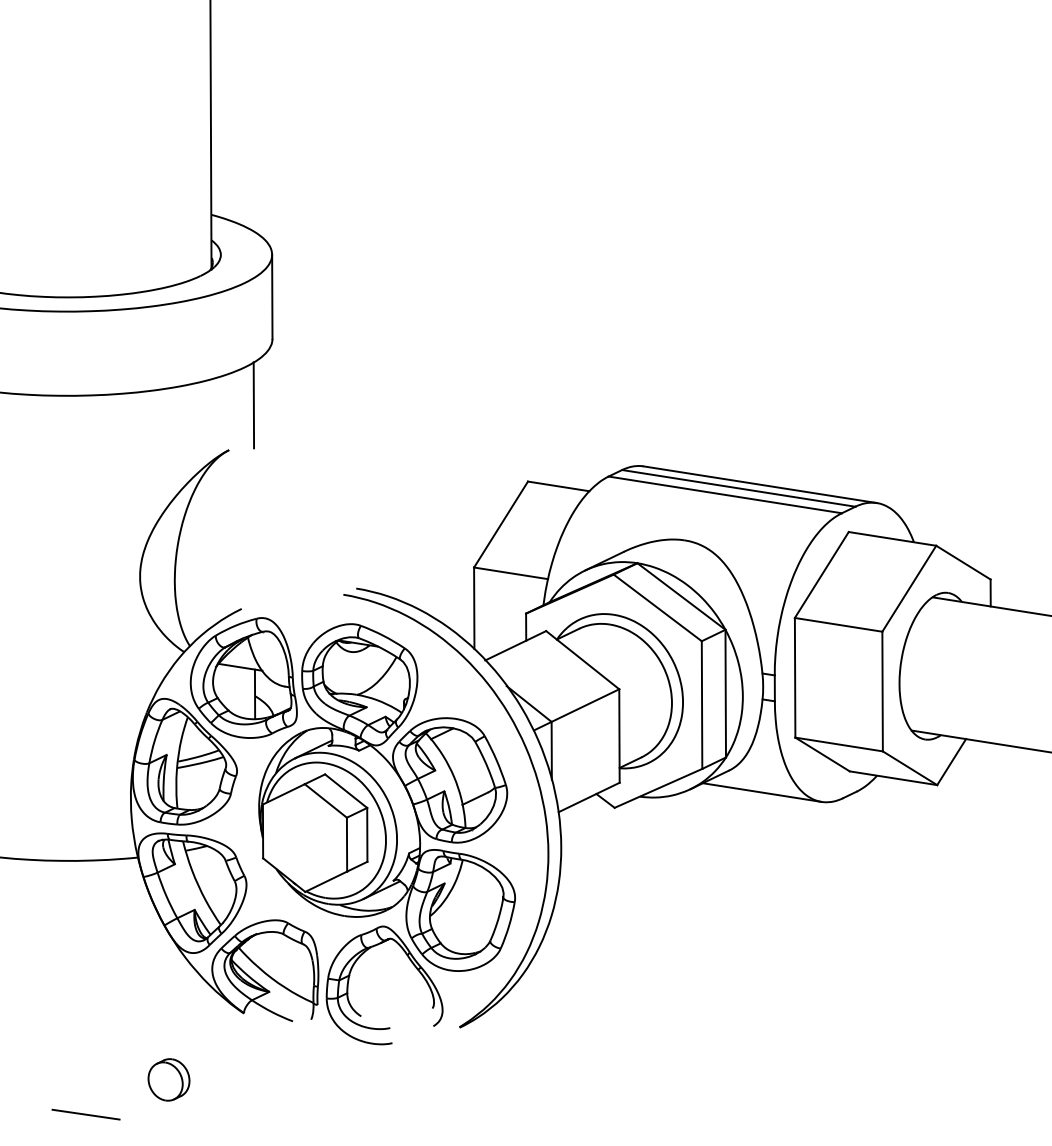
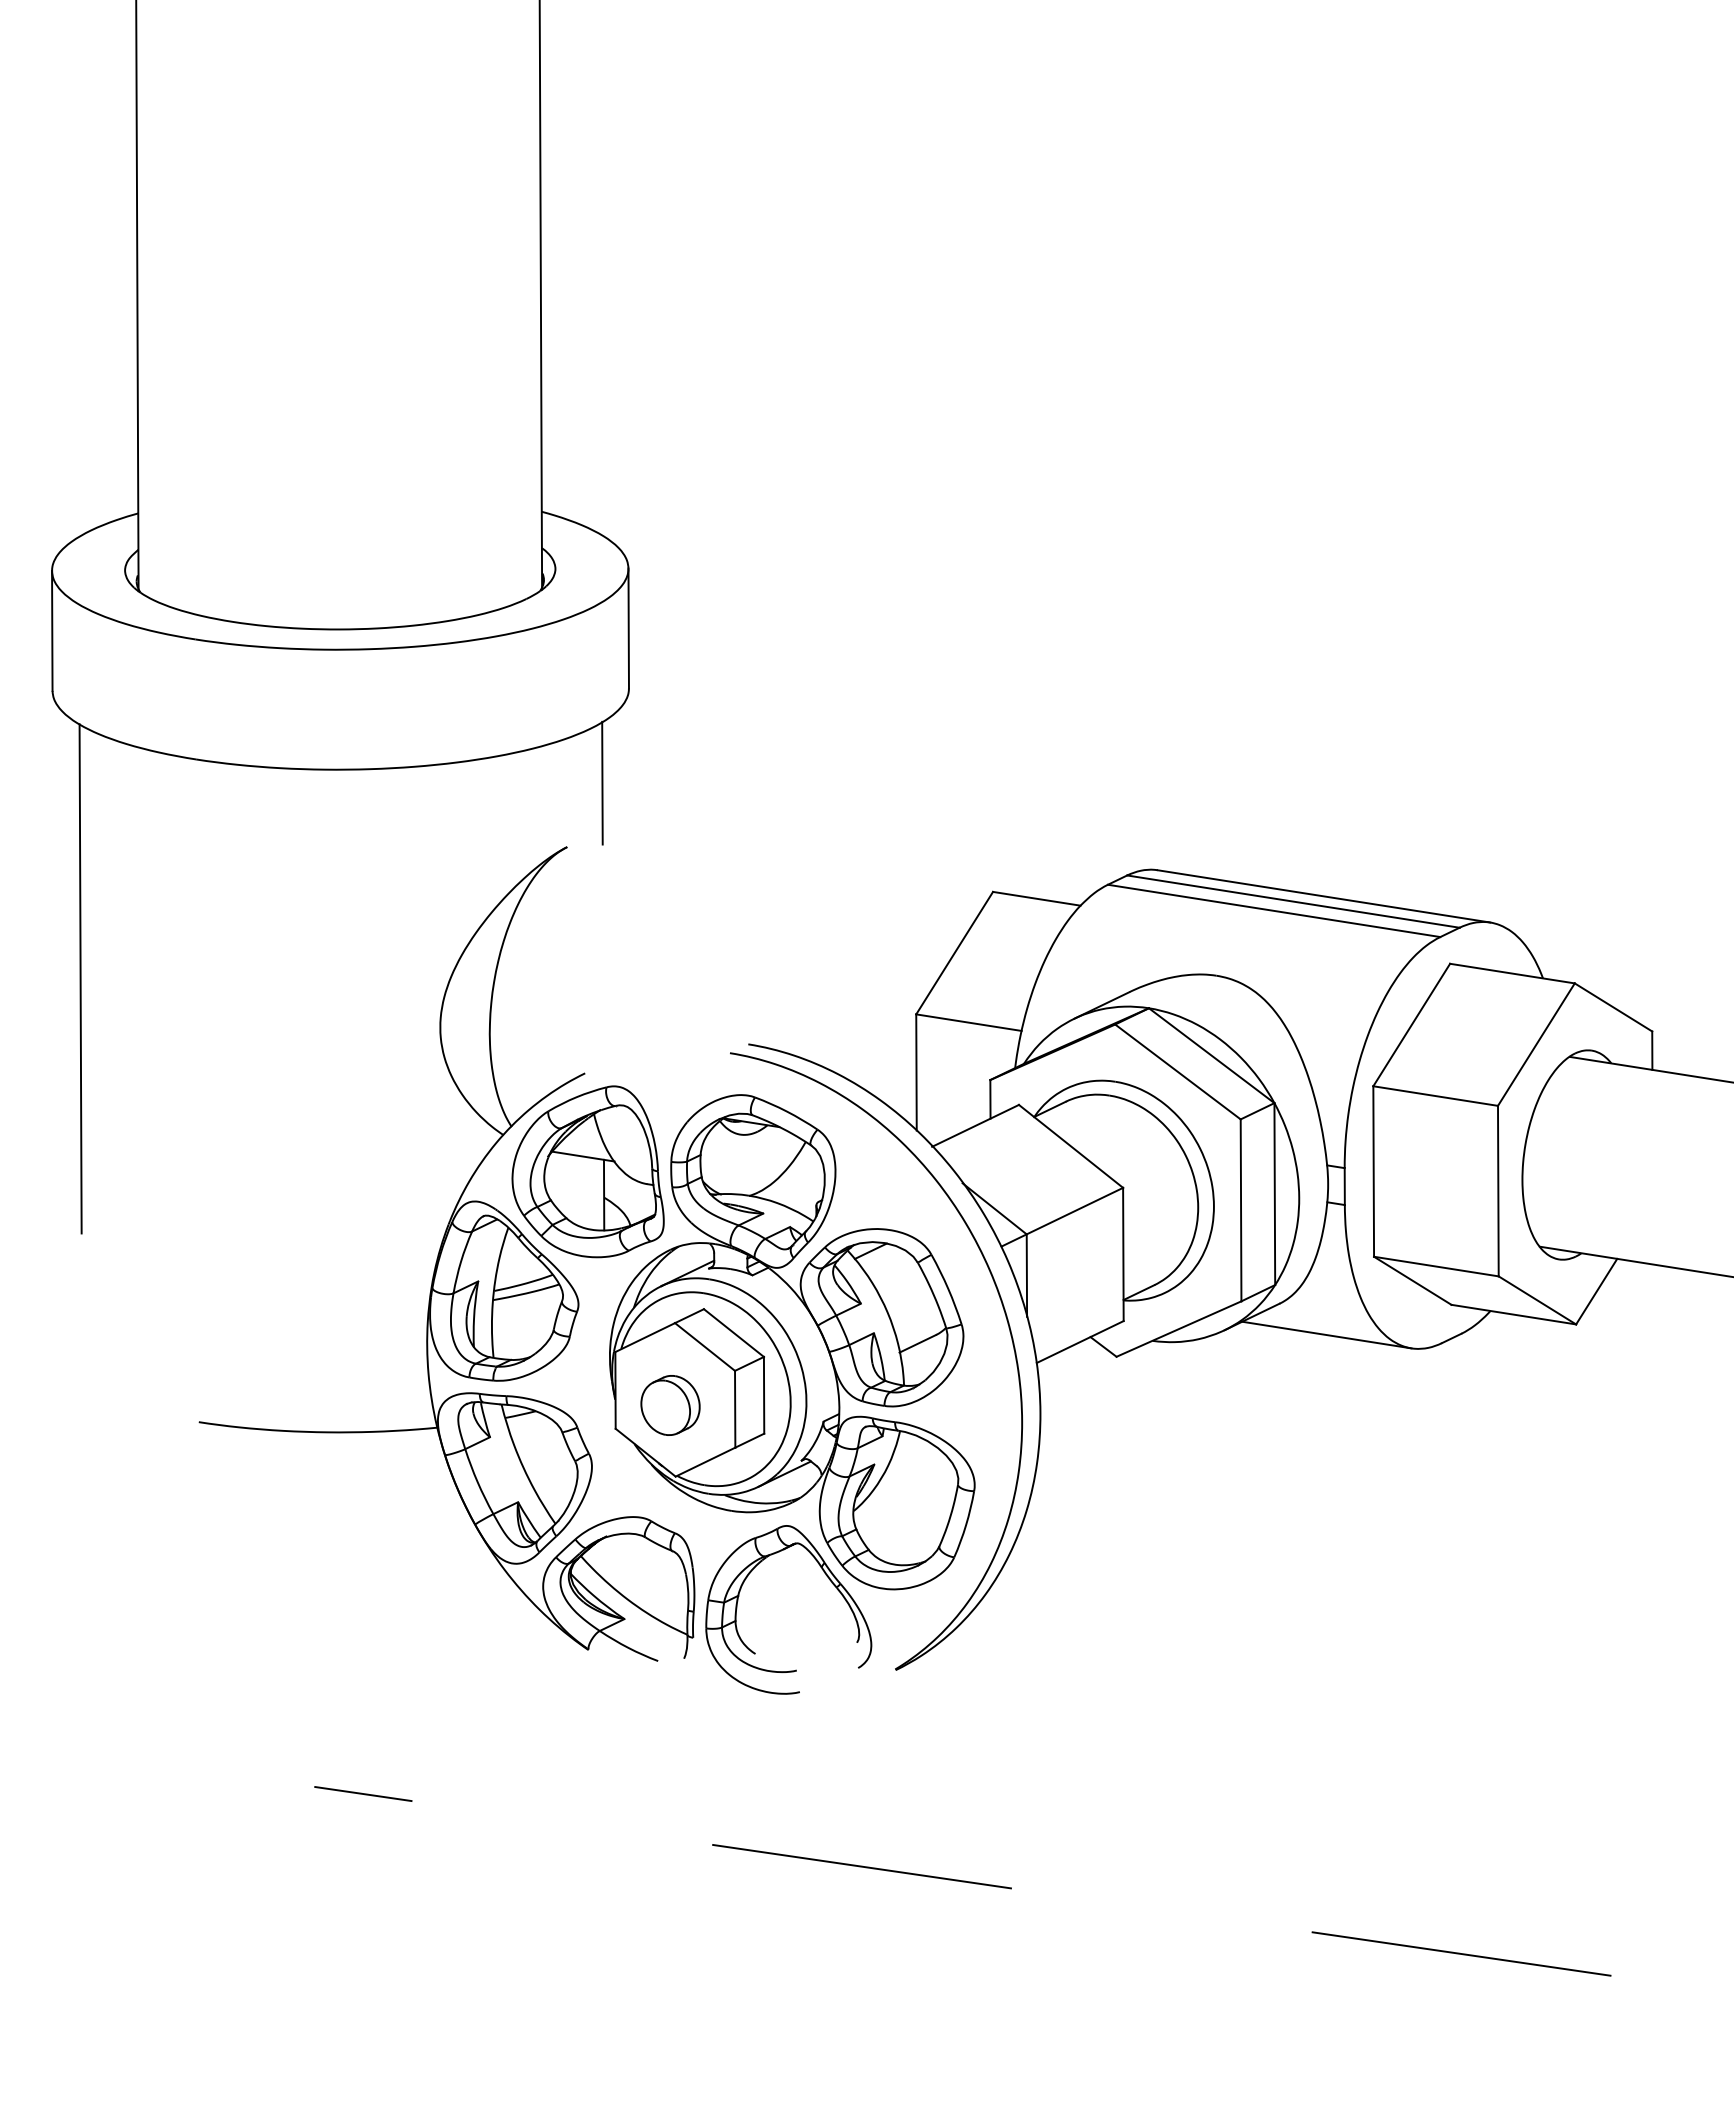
part: (168, 1079) -> (670, 1405), moved

